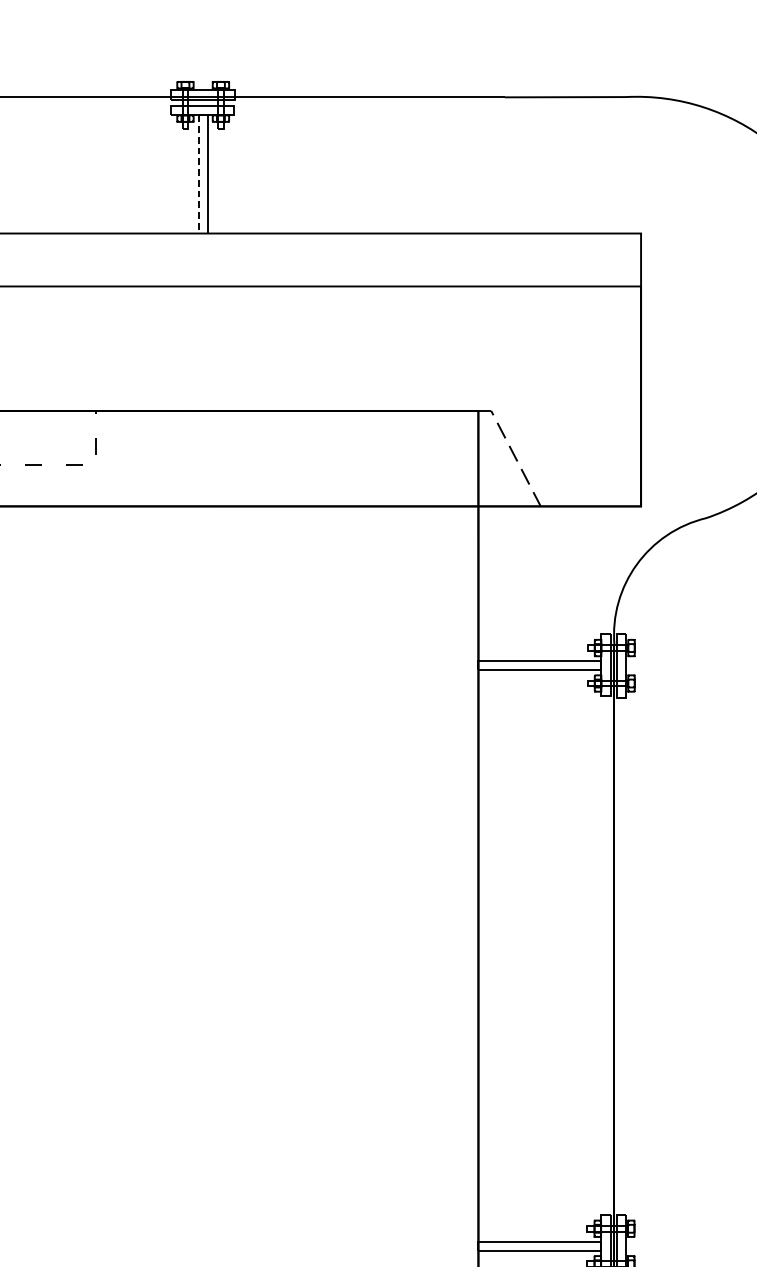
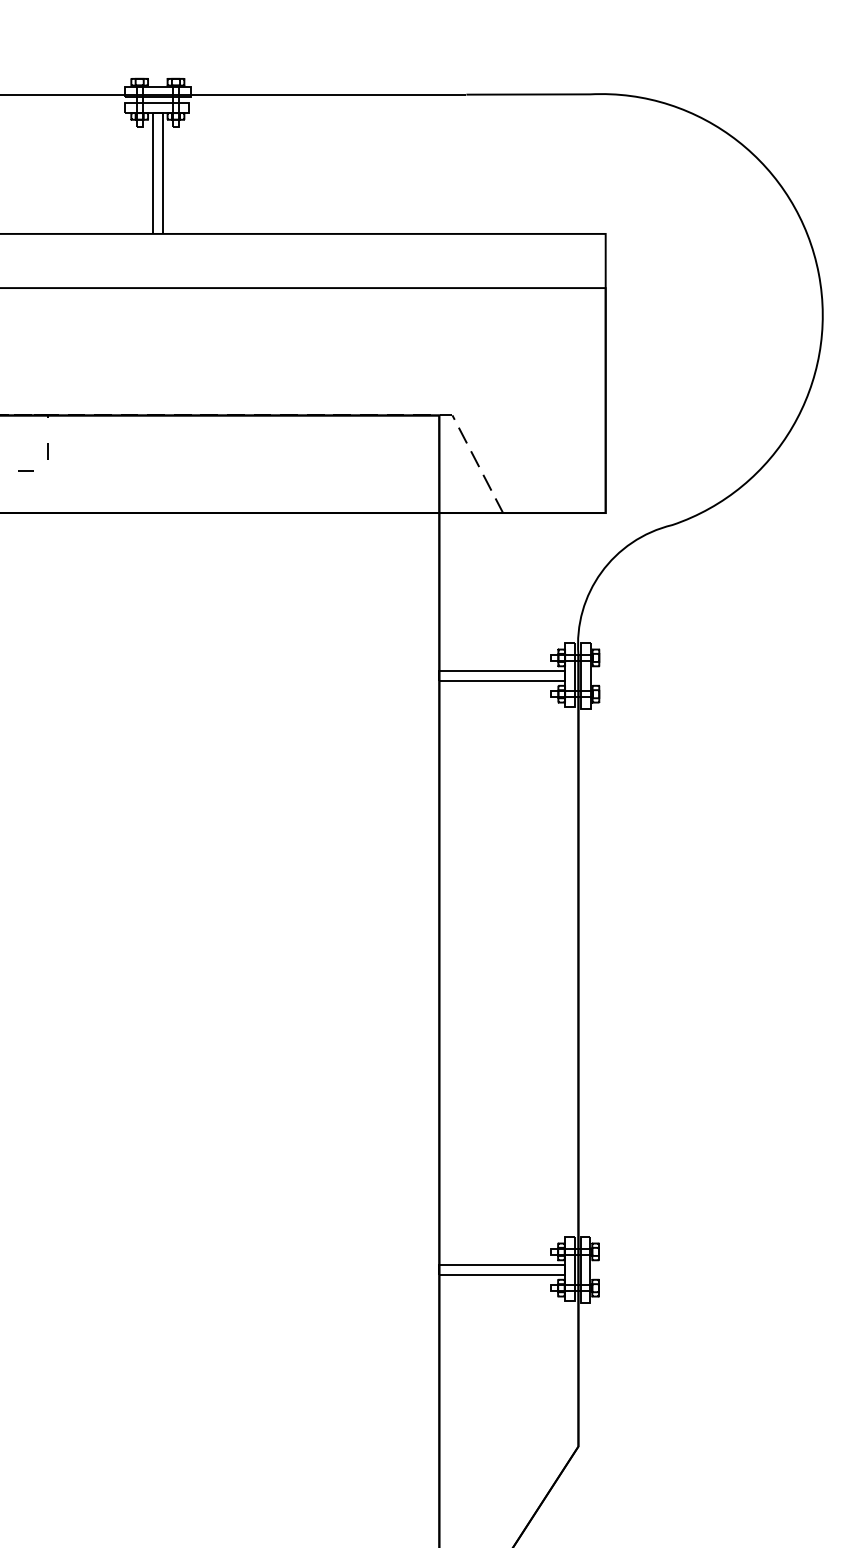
line: (198, 175) -> (153, 174), dashed -> solid

